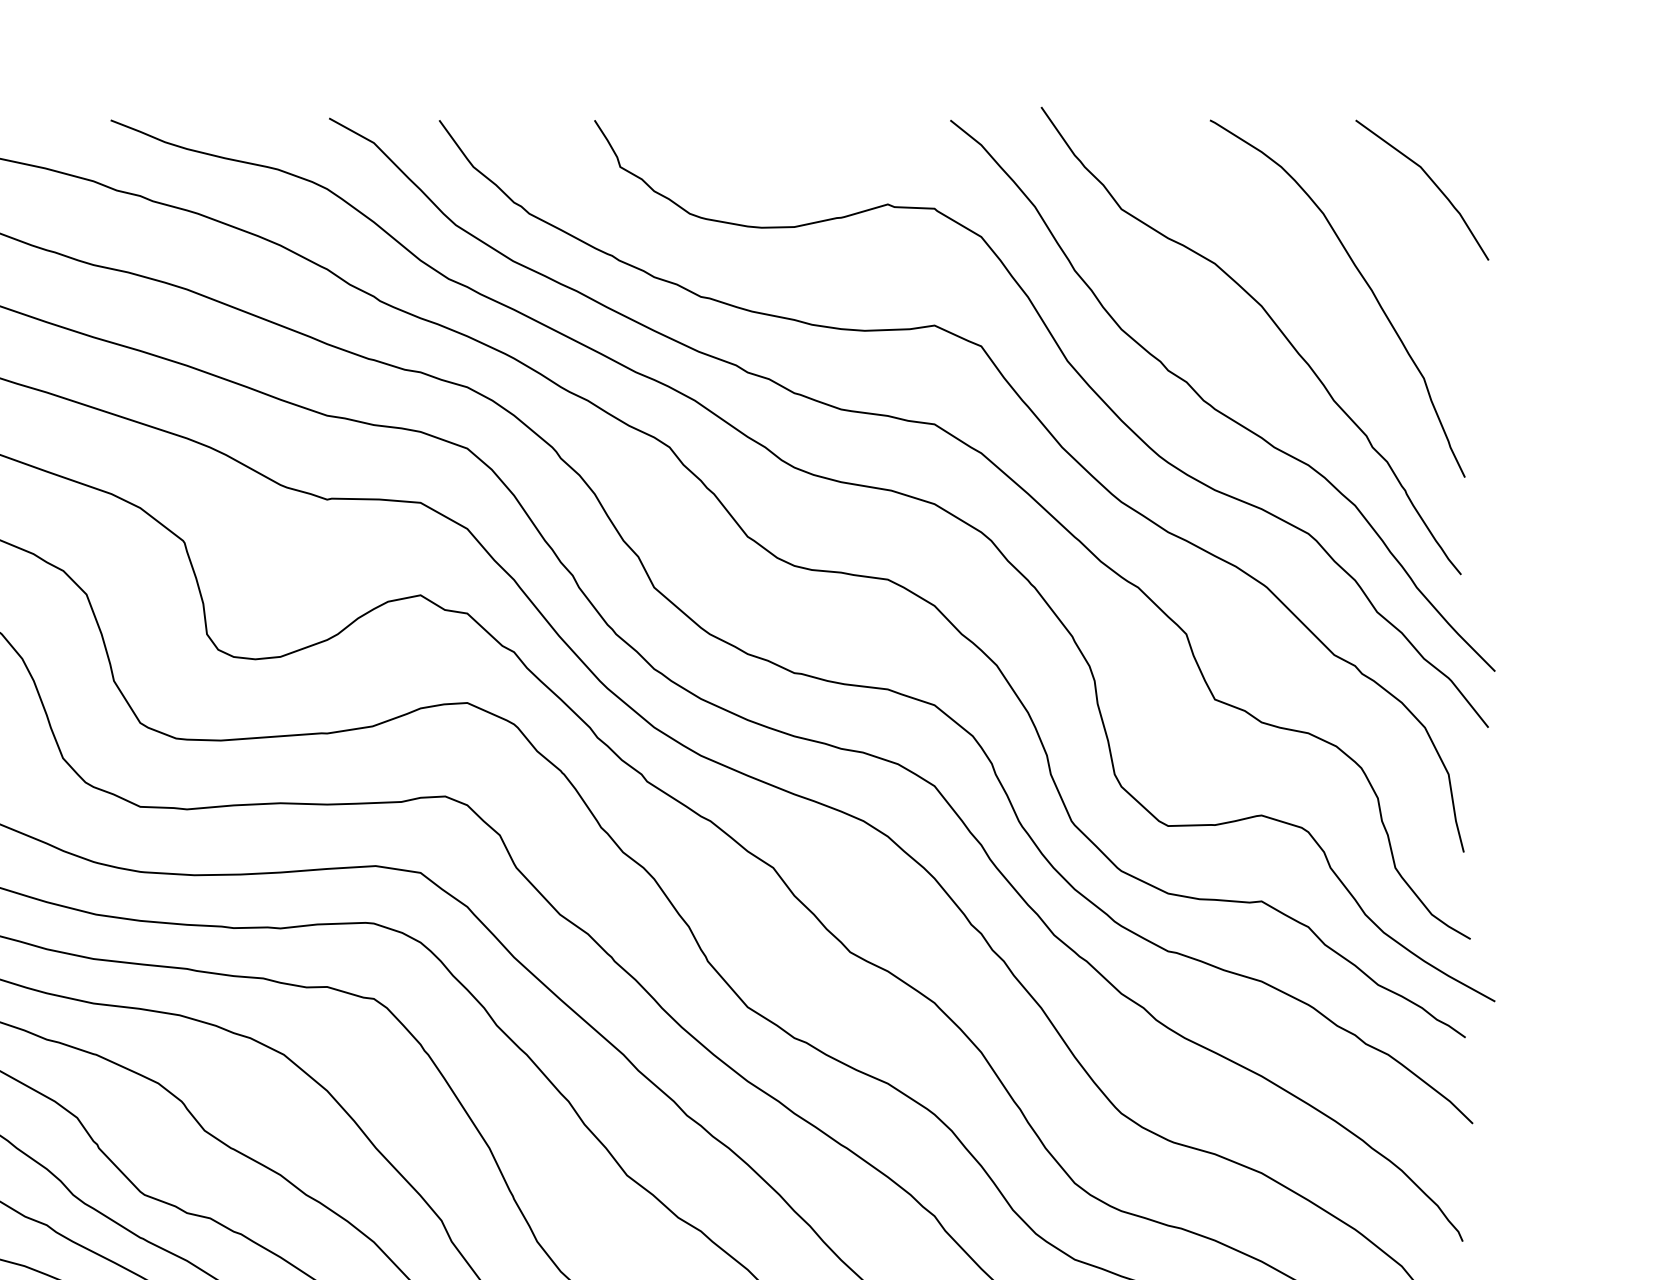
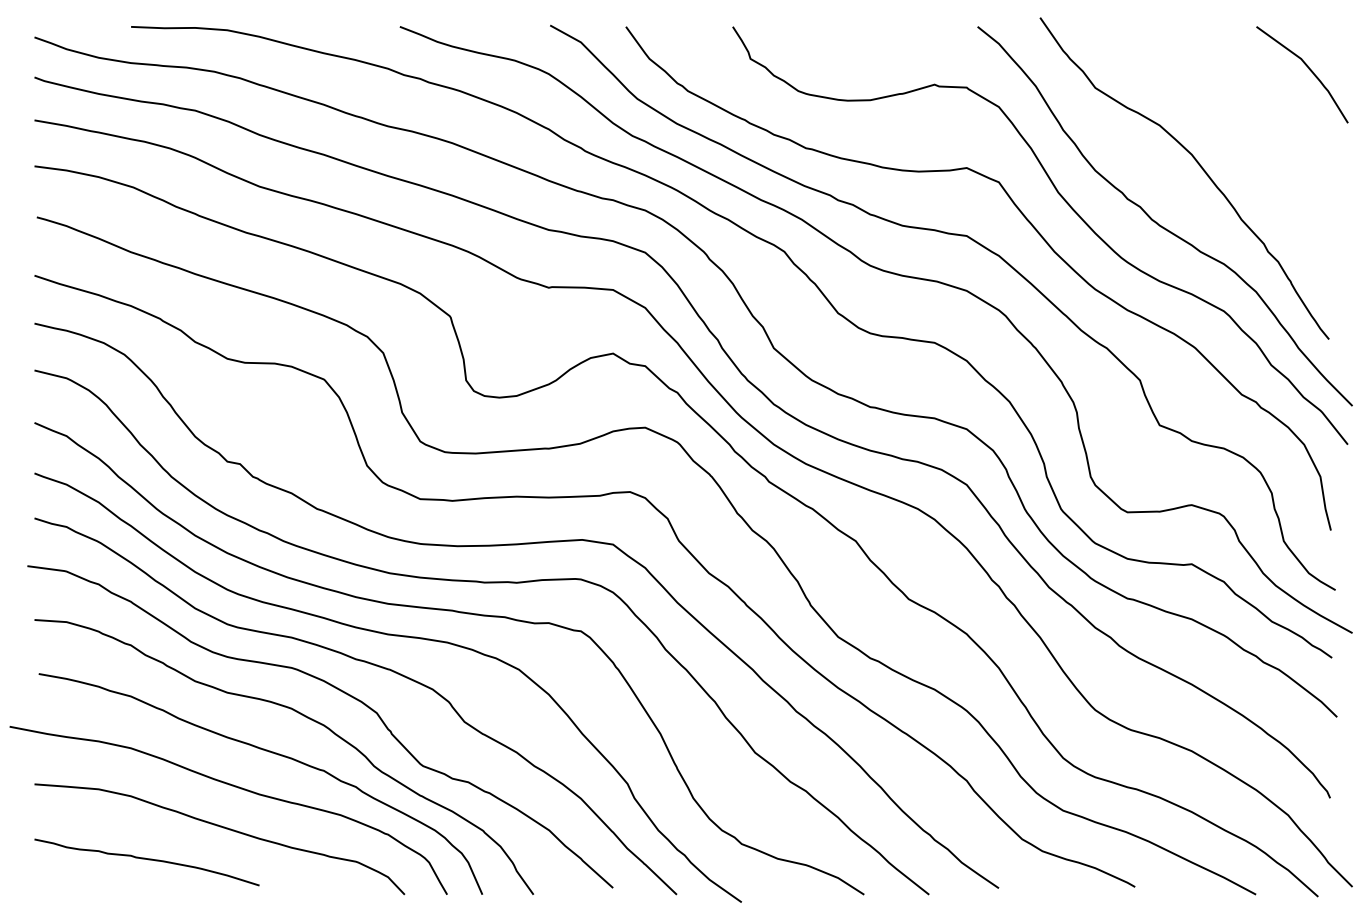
curve: (1364, 282) -> (1262, 138), removed

